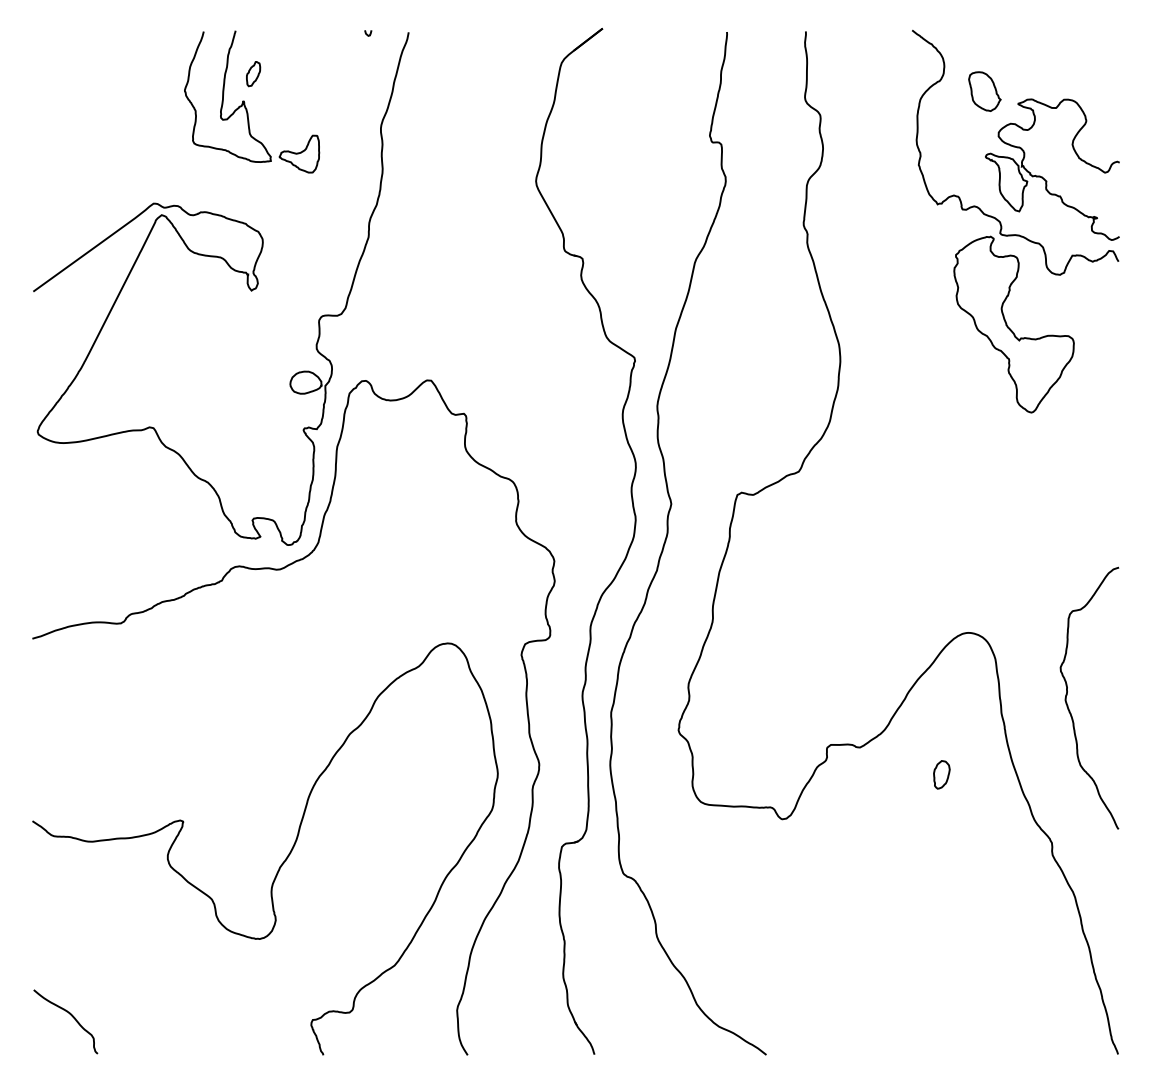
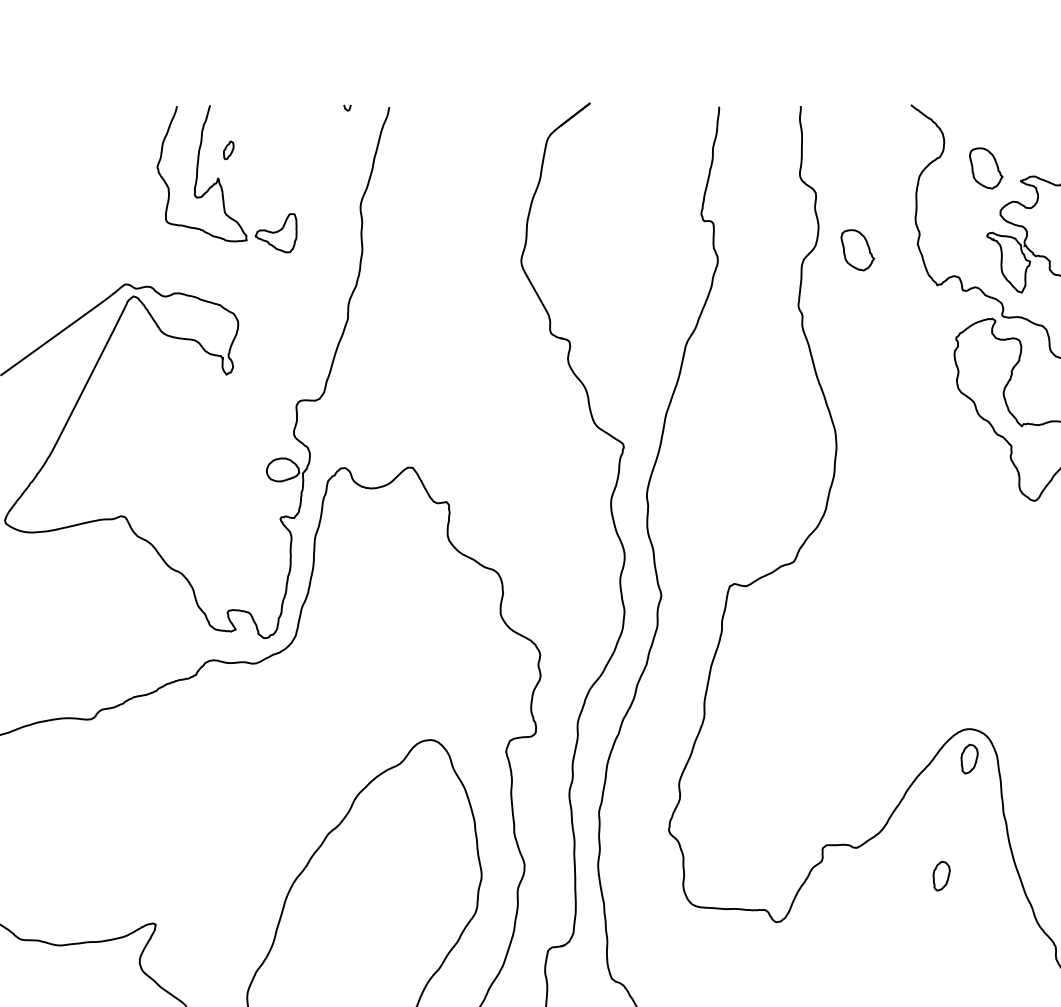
part: (253, 74) -> (228, 150), size x0.7
part: (860, 170) -> (857, 250), added
part: (968, 661) -> (969, 758), added

